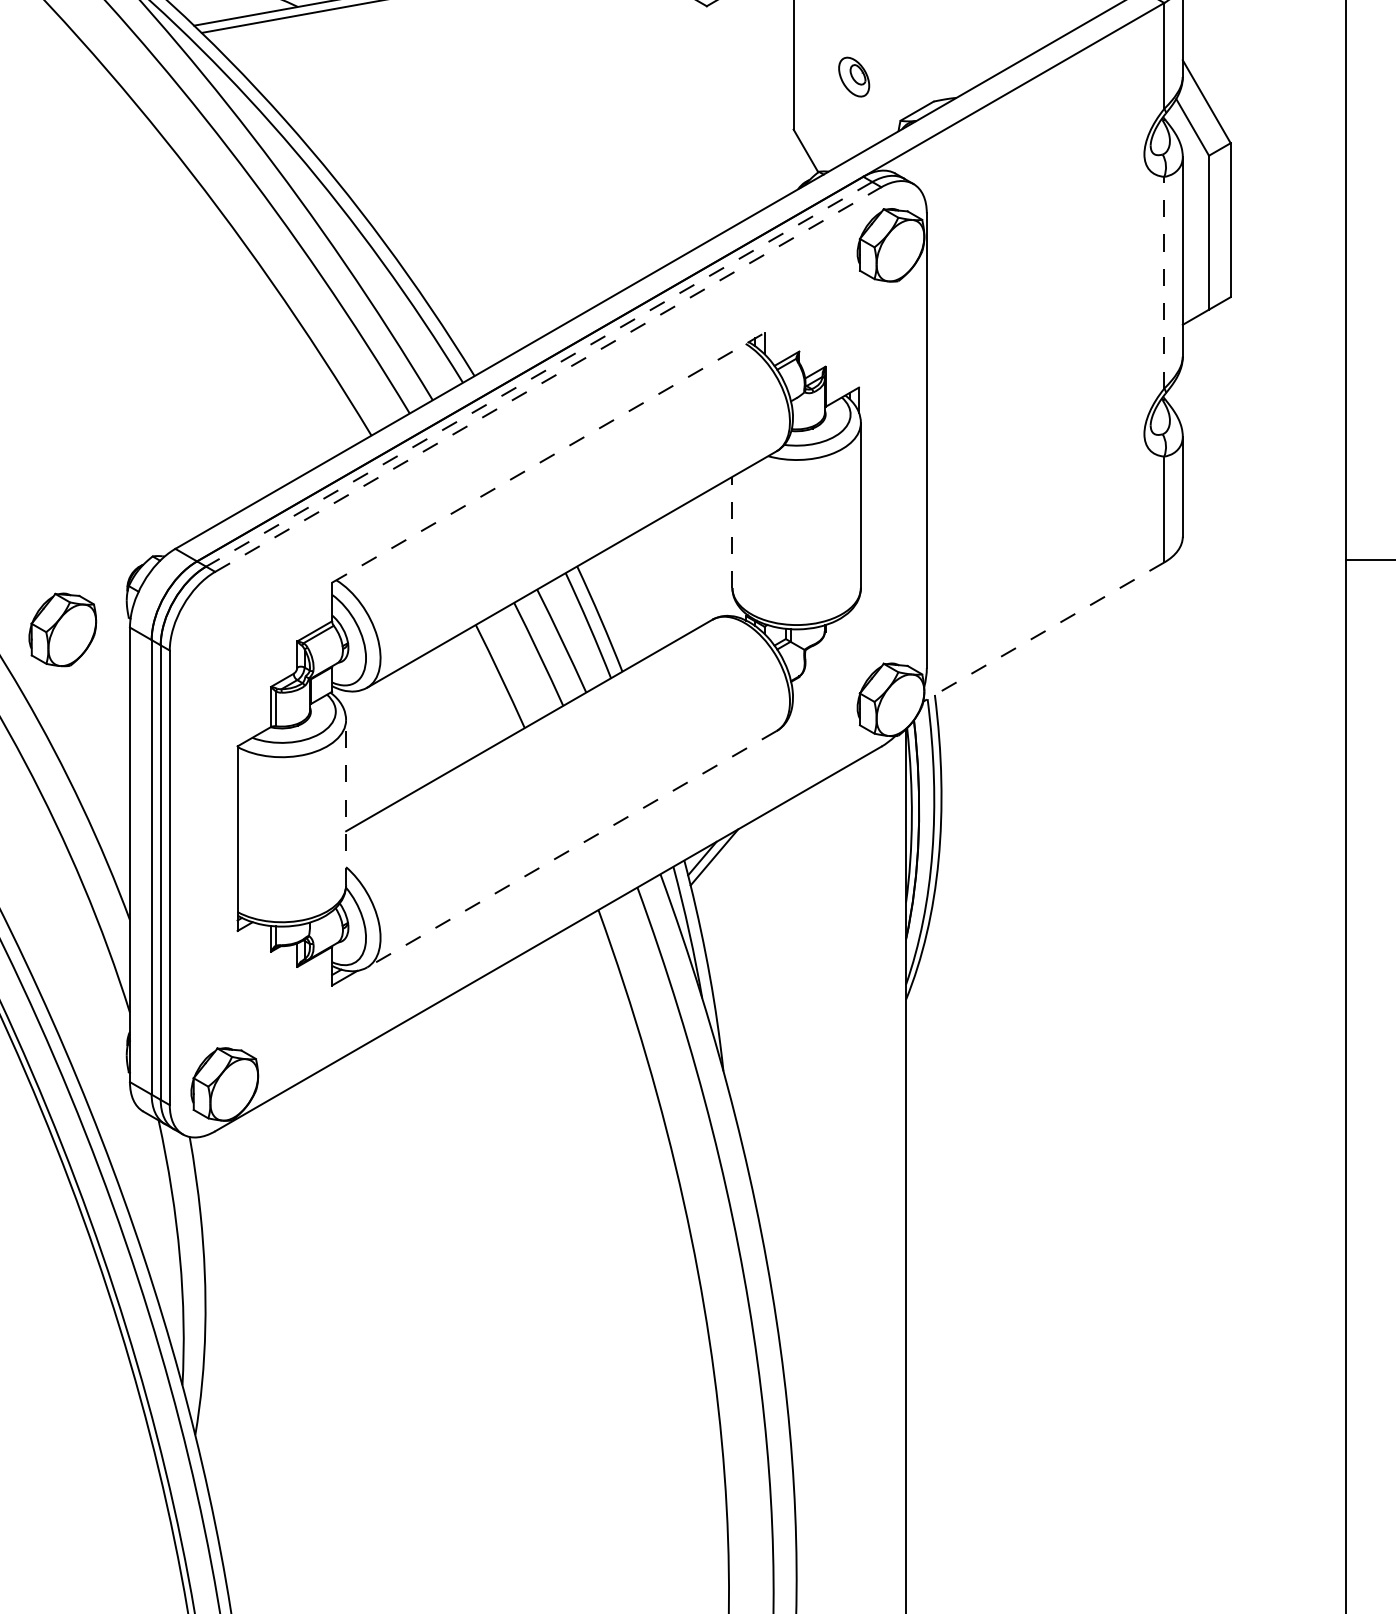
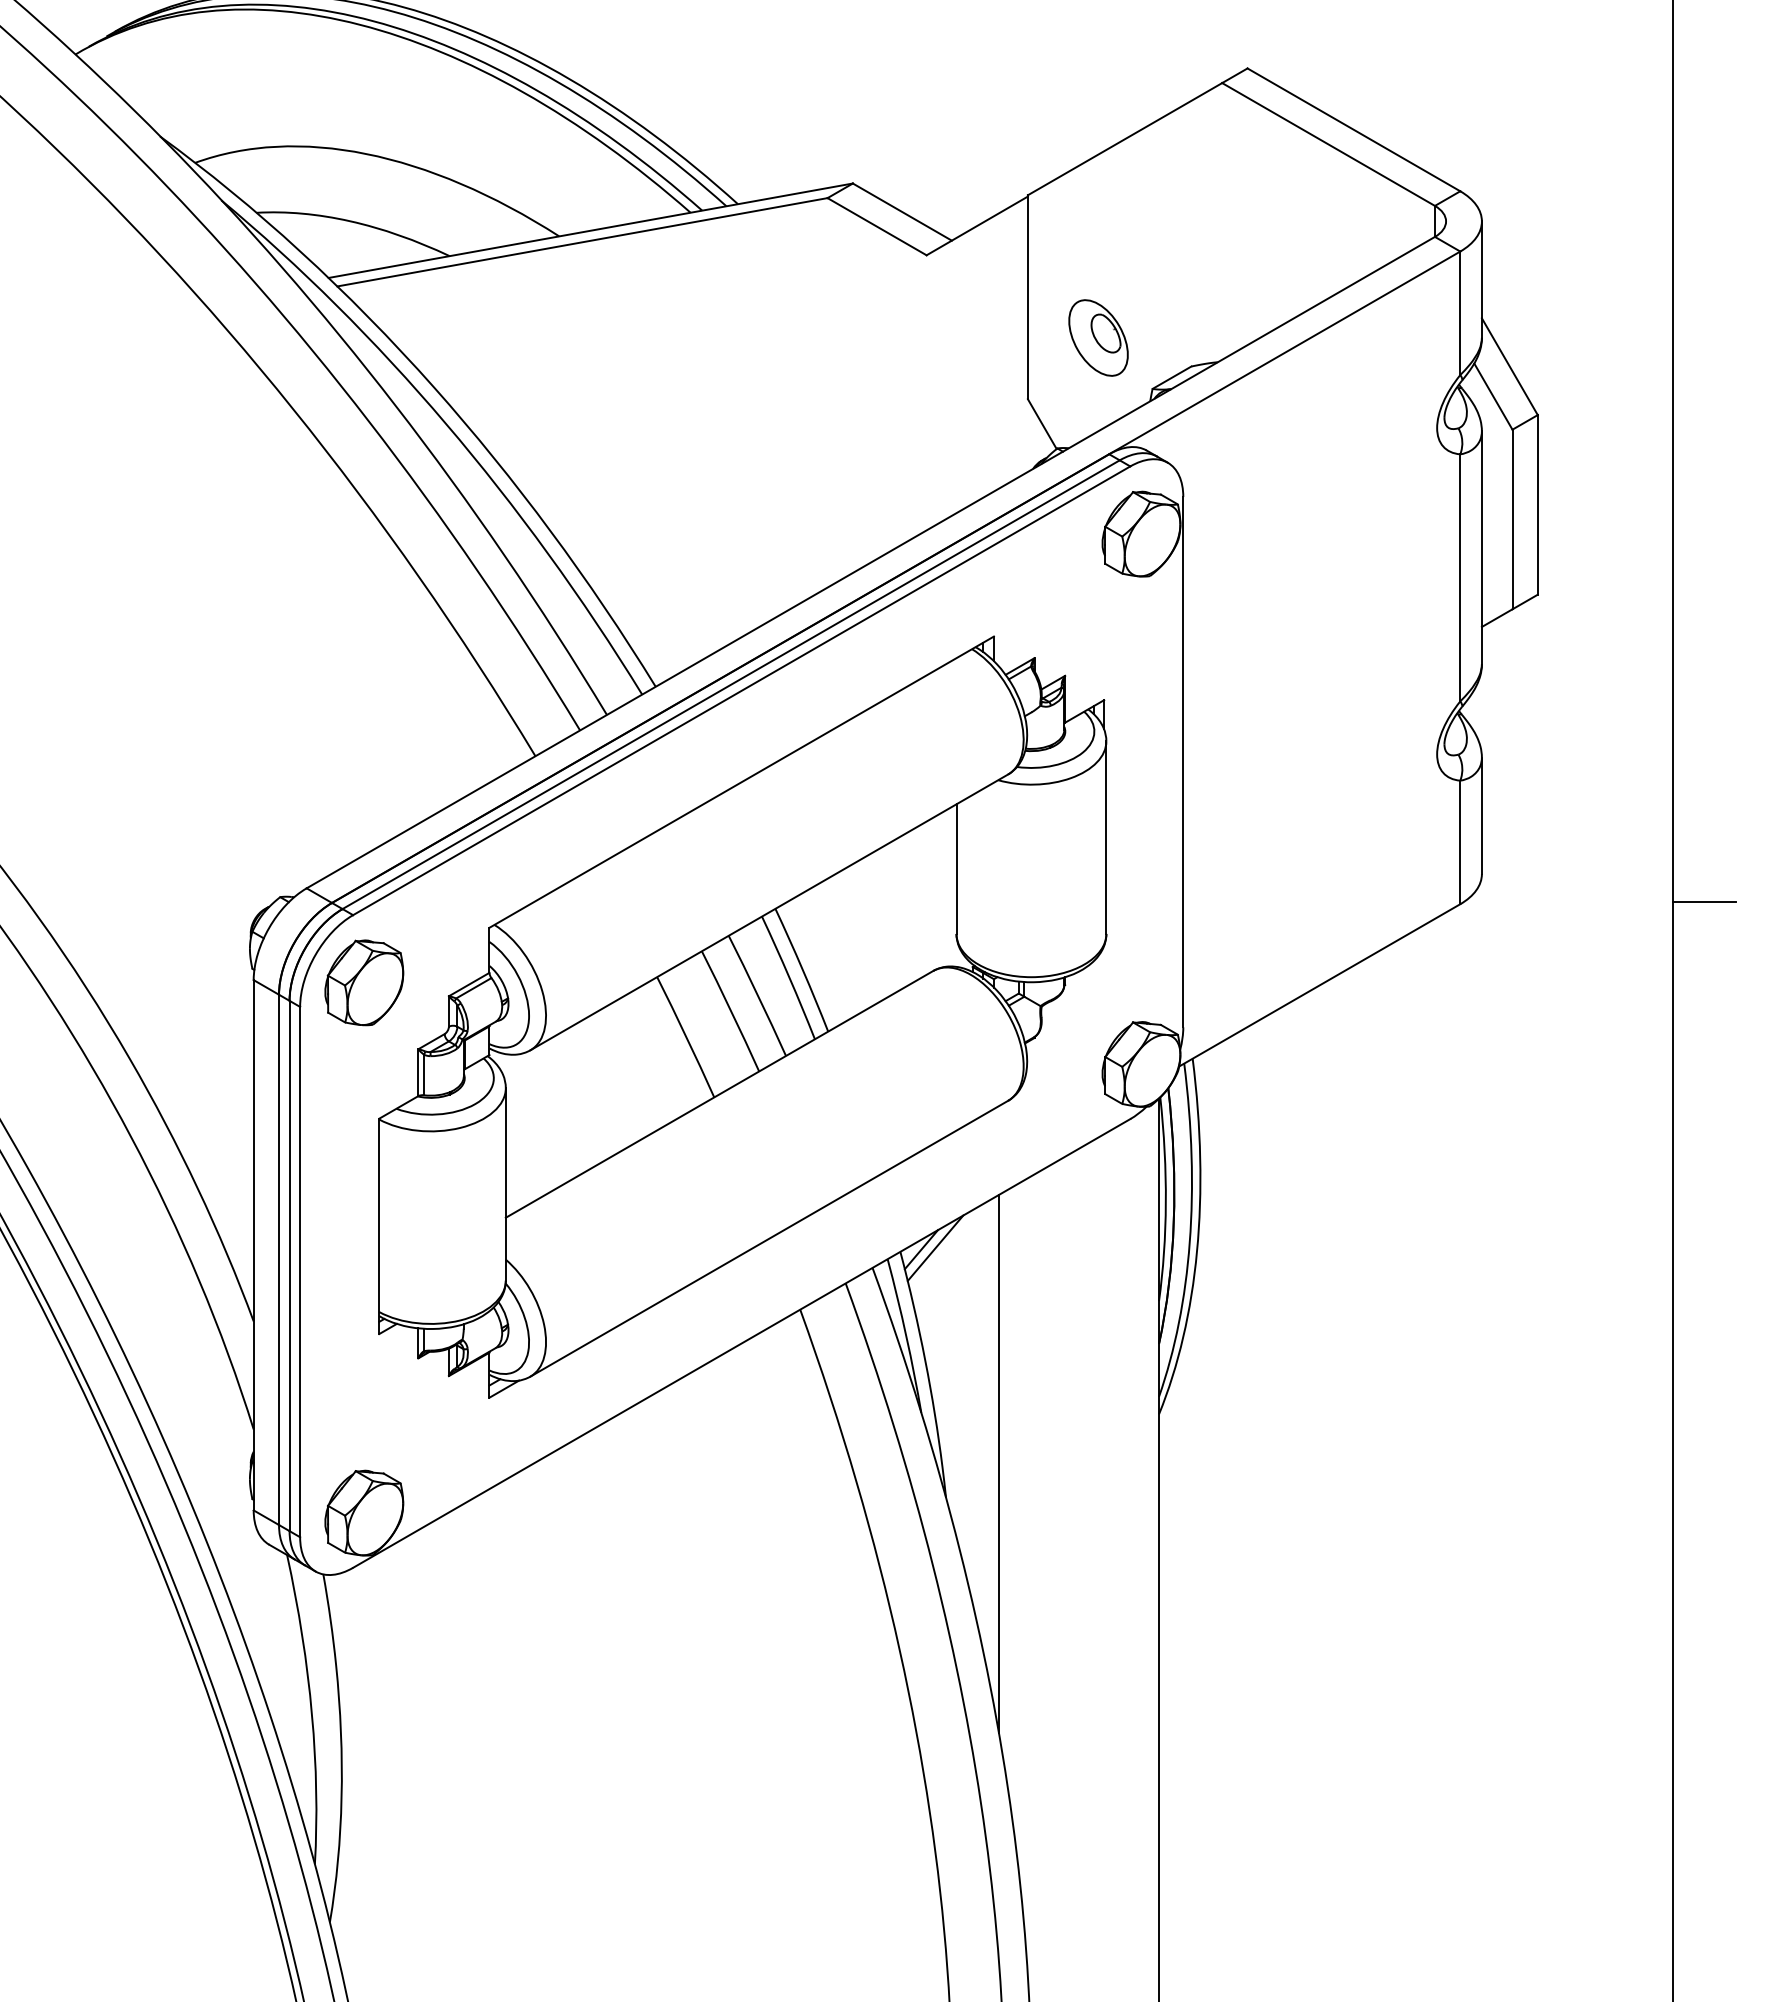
part: (854, 76) -> (1098, 337), size x1.67
line: (1164, 282) -> (1460, 577), dashed -> solid
line: (539, 374) -> (731, 684), dashed -> solid
line: (548, 379) -> (741, 690), dashed -> solid
line: (548, 457) -> (742, 781), dashed -> solid
line: (732, 532) -> (956, 869), dashed -> solid
part: (62, 629) -> (364, 982), moved
line: (1043, 632) -> (1319, 985), dashed -> solid
line: (345, 801) -> (505, 1183), dashed -> solid
line: (572, 849) -> (769, 1238), dashed -> solid
line: (768, 1041) -> (998, 1463), added

